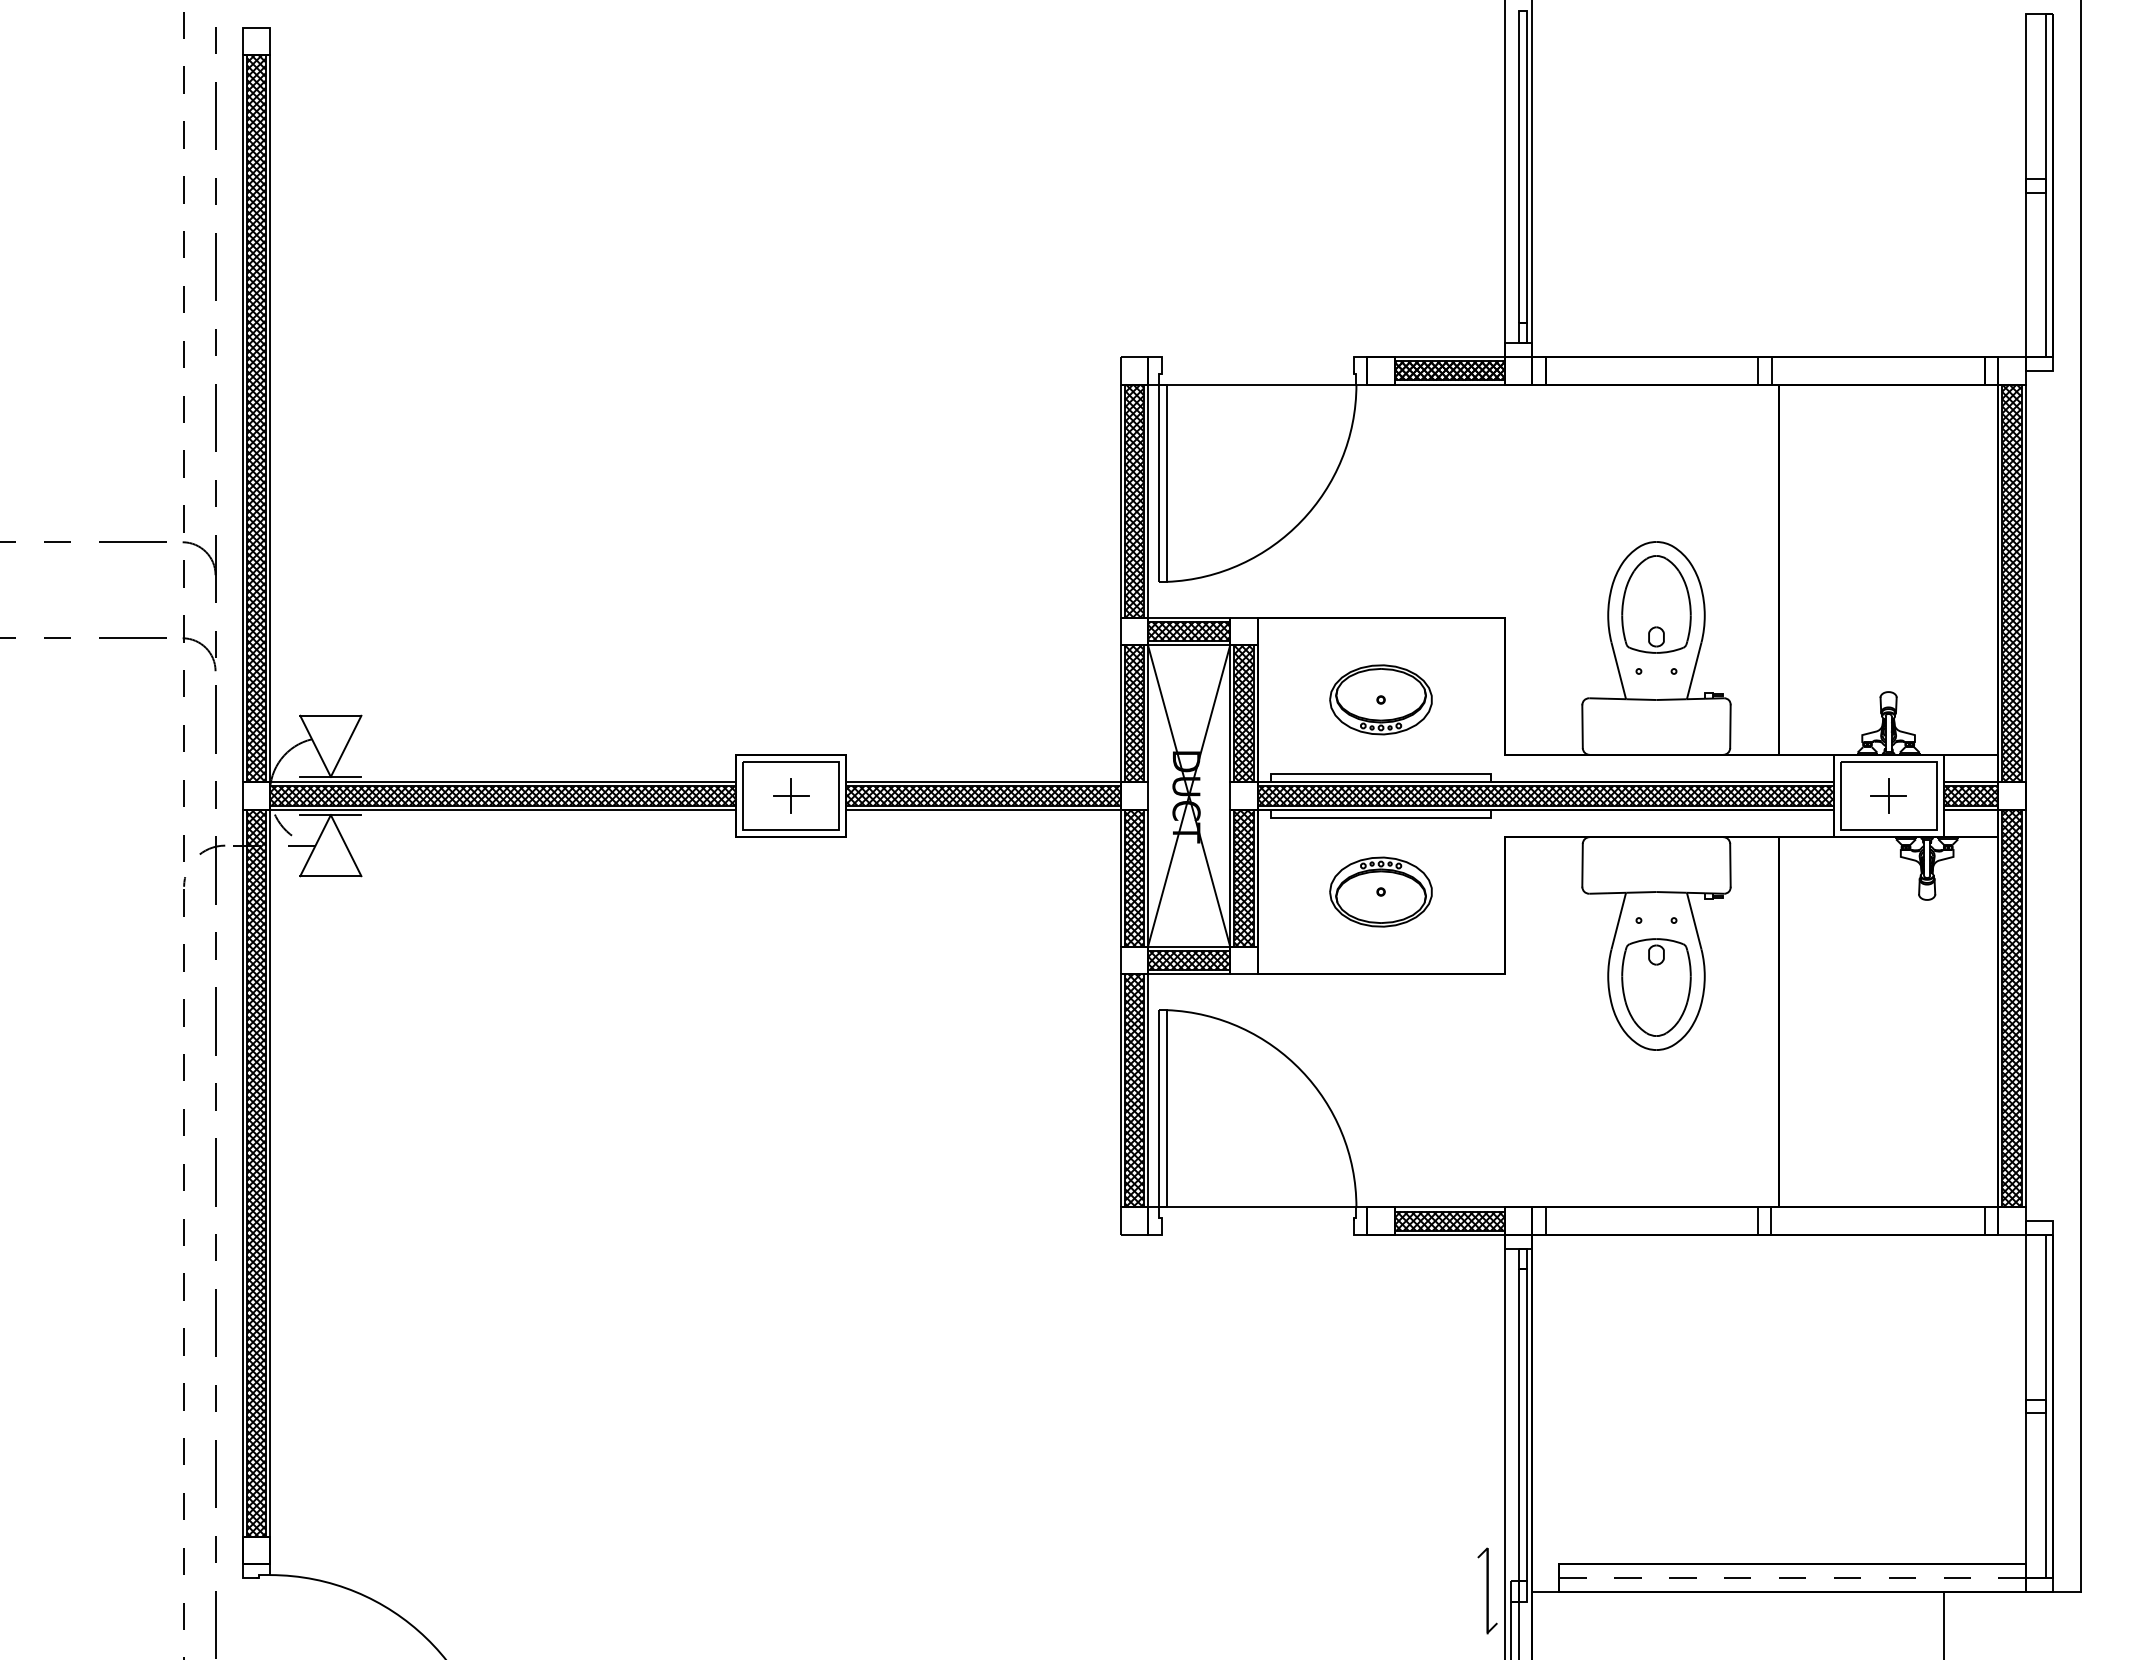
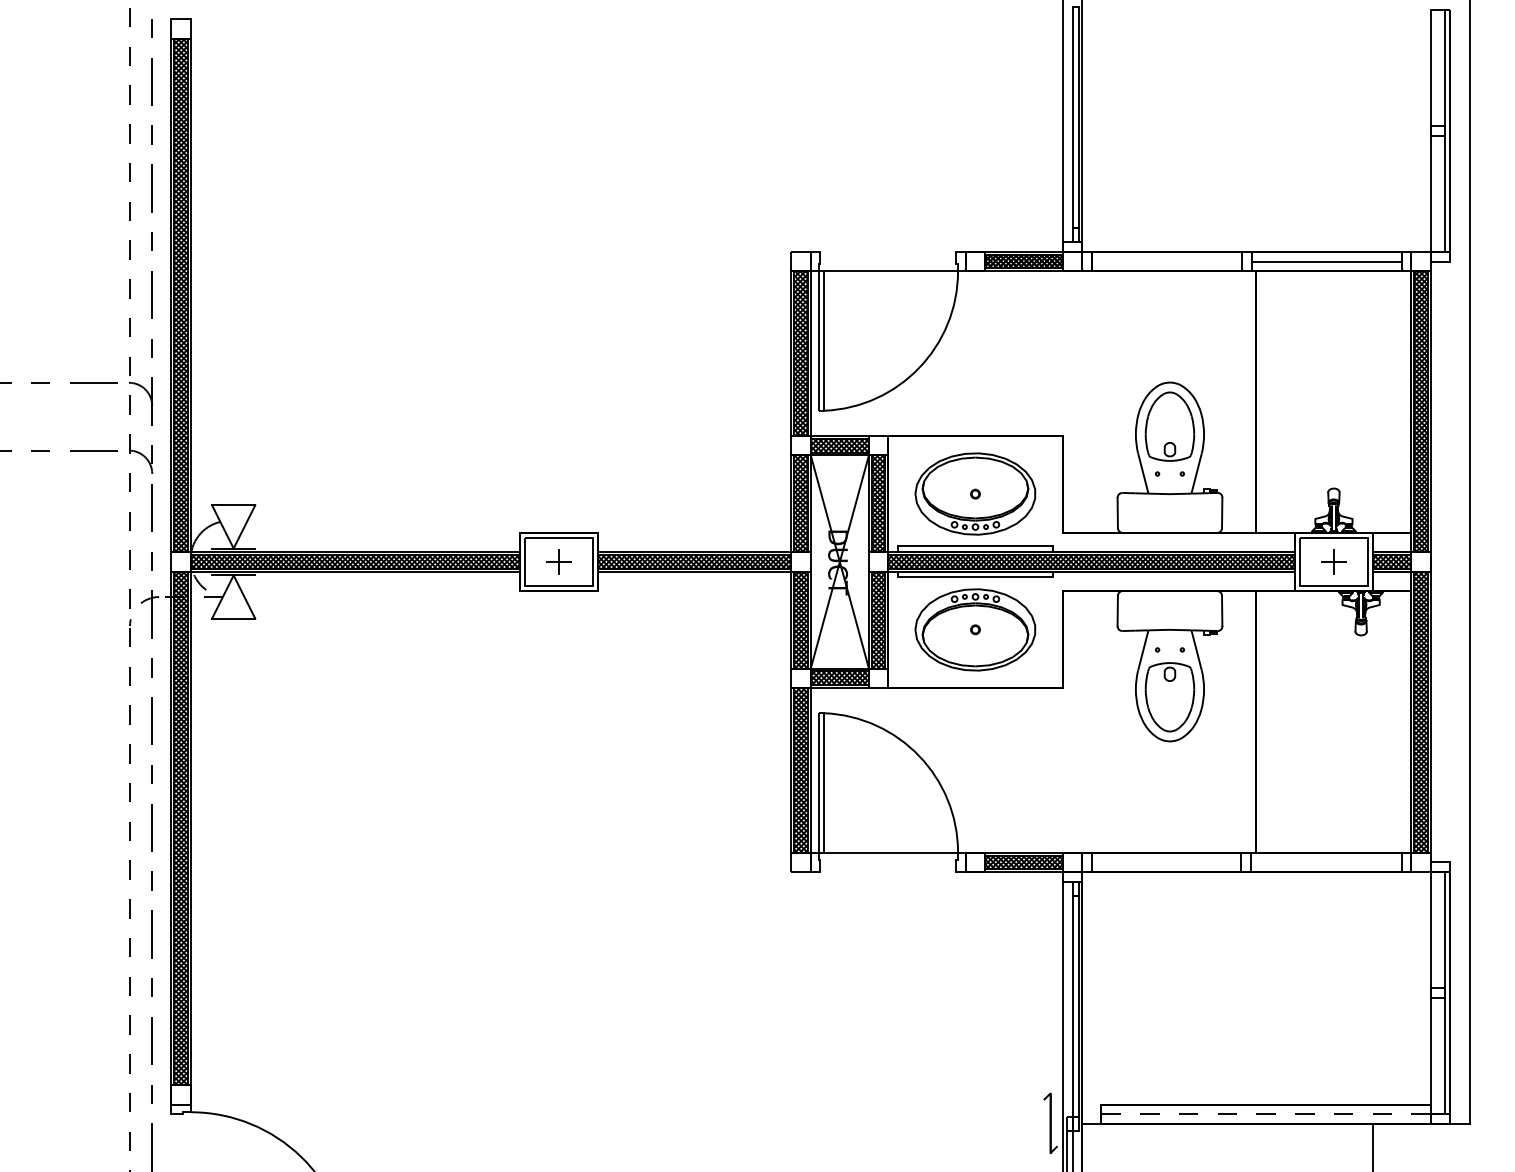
line: (1878, 370) -> (1326, 261), added
part: (1380, 699) -> (975, 493), size x1.67
part: (1380, 891) -> (975, 629), size x1.67

